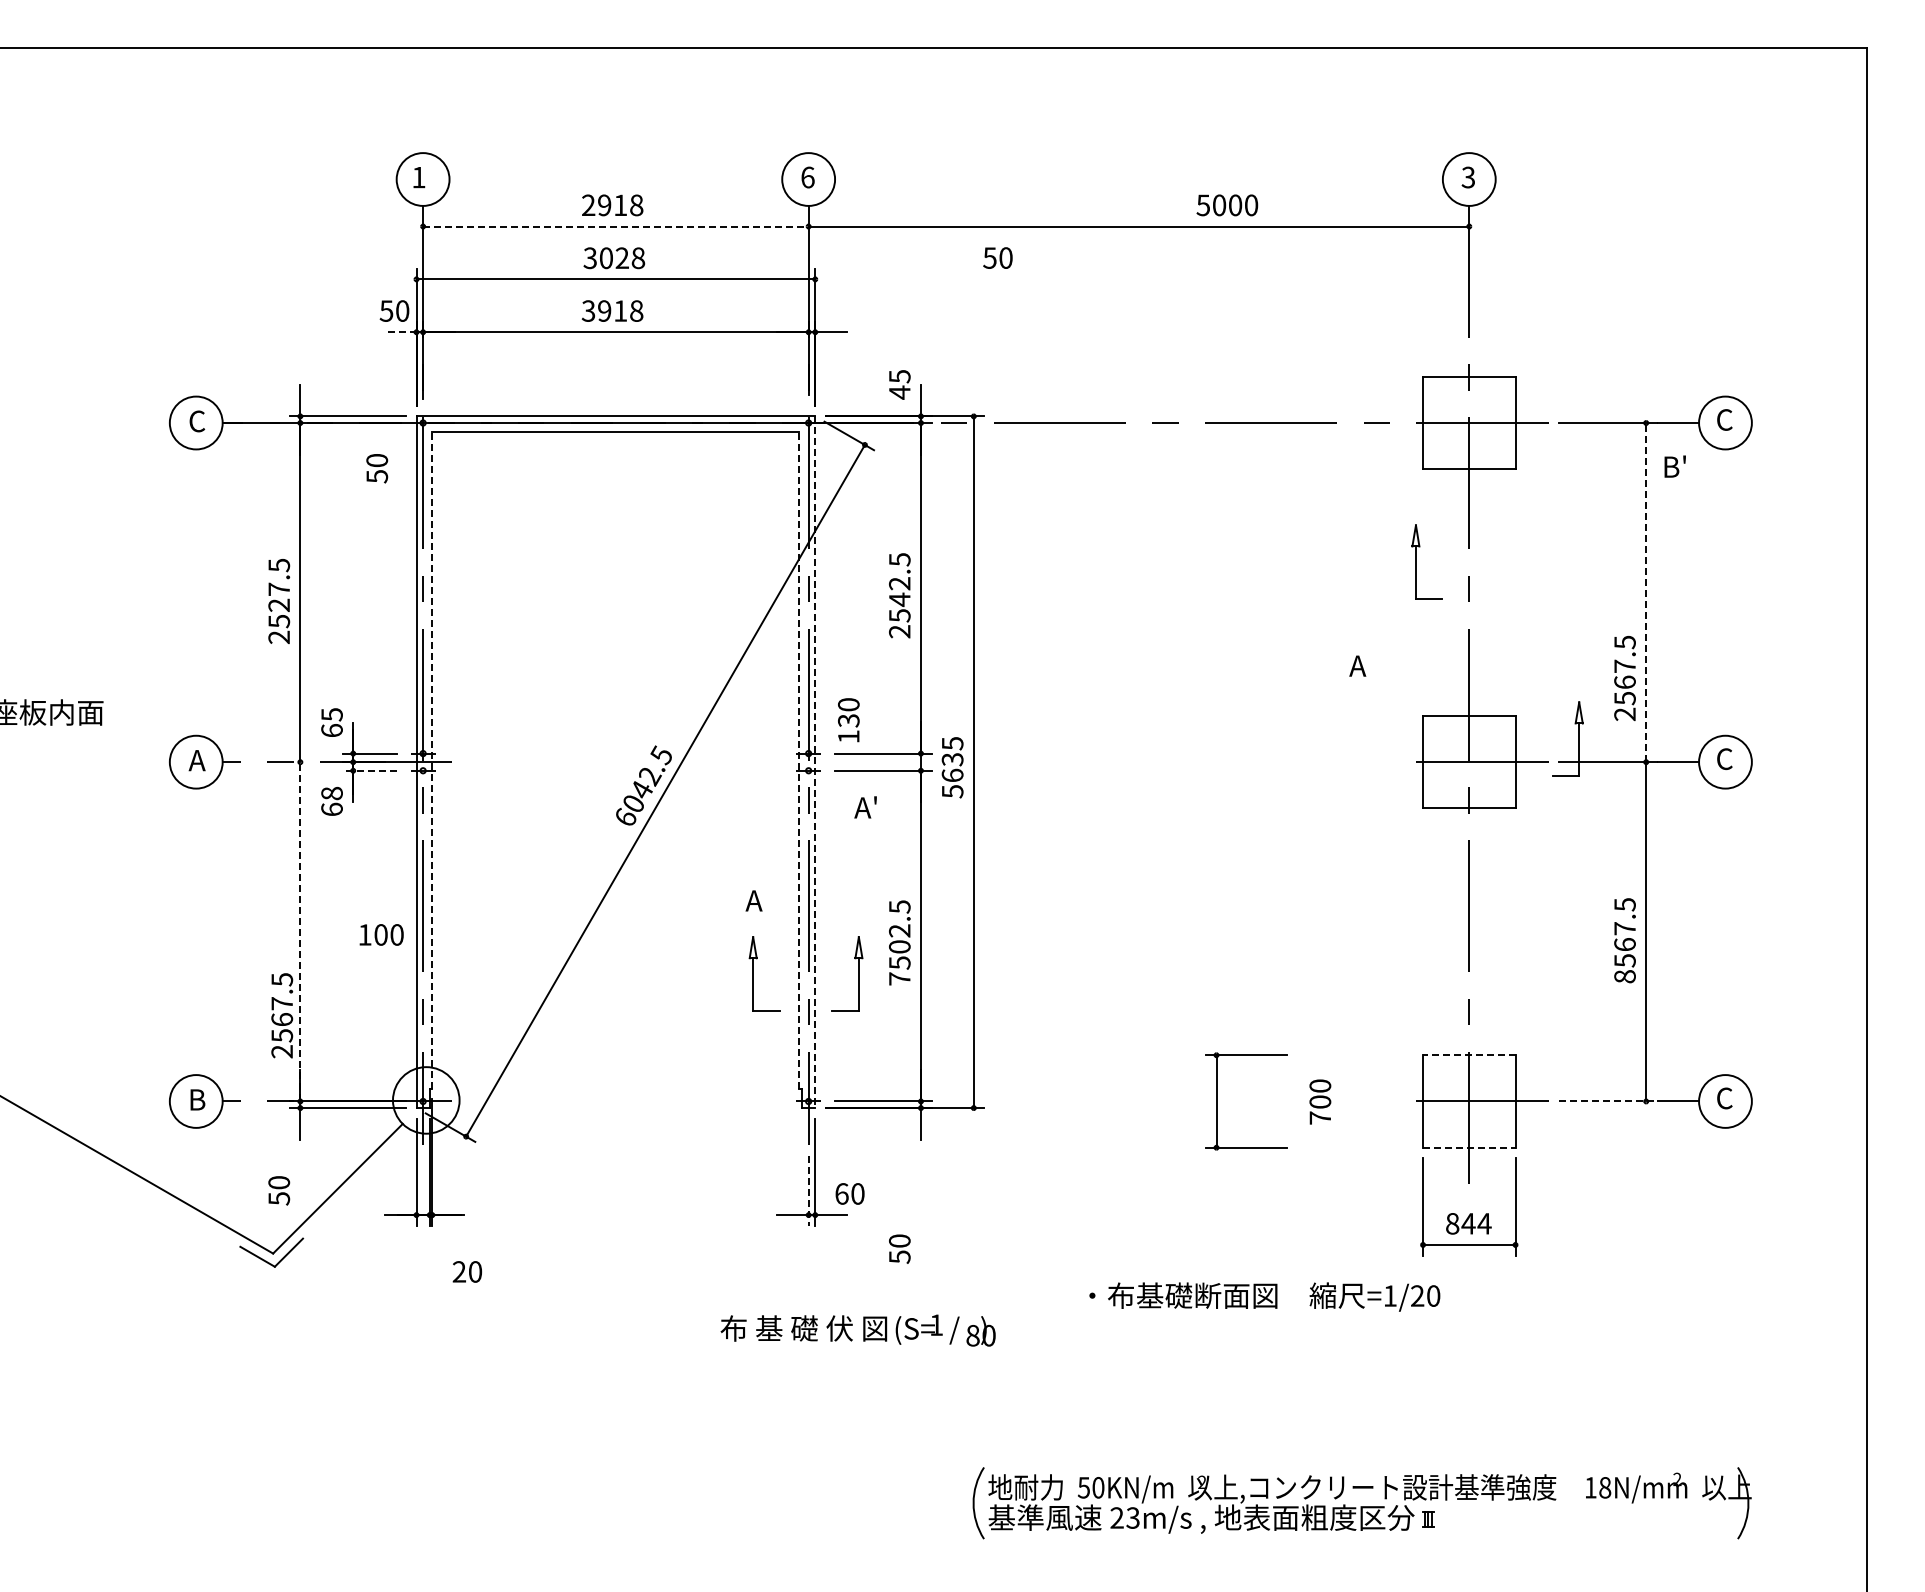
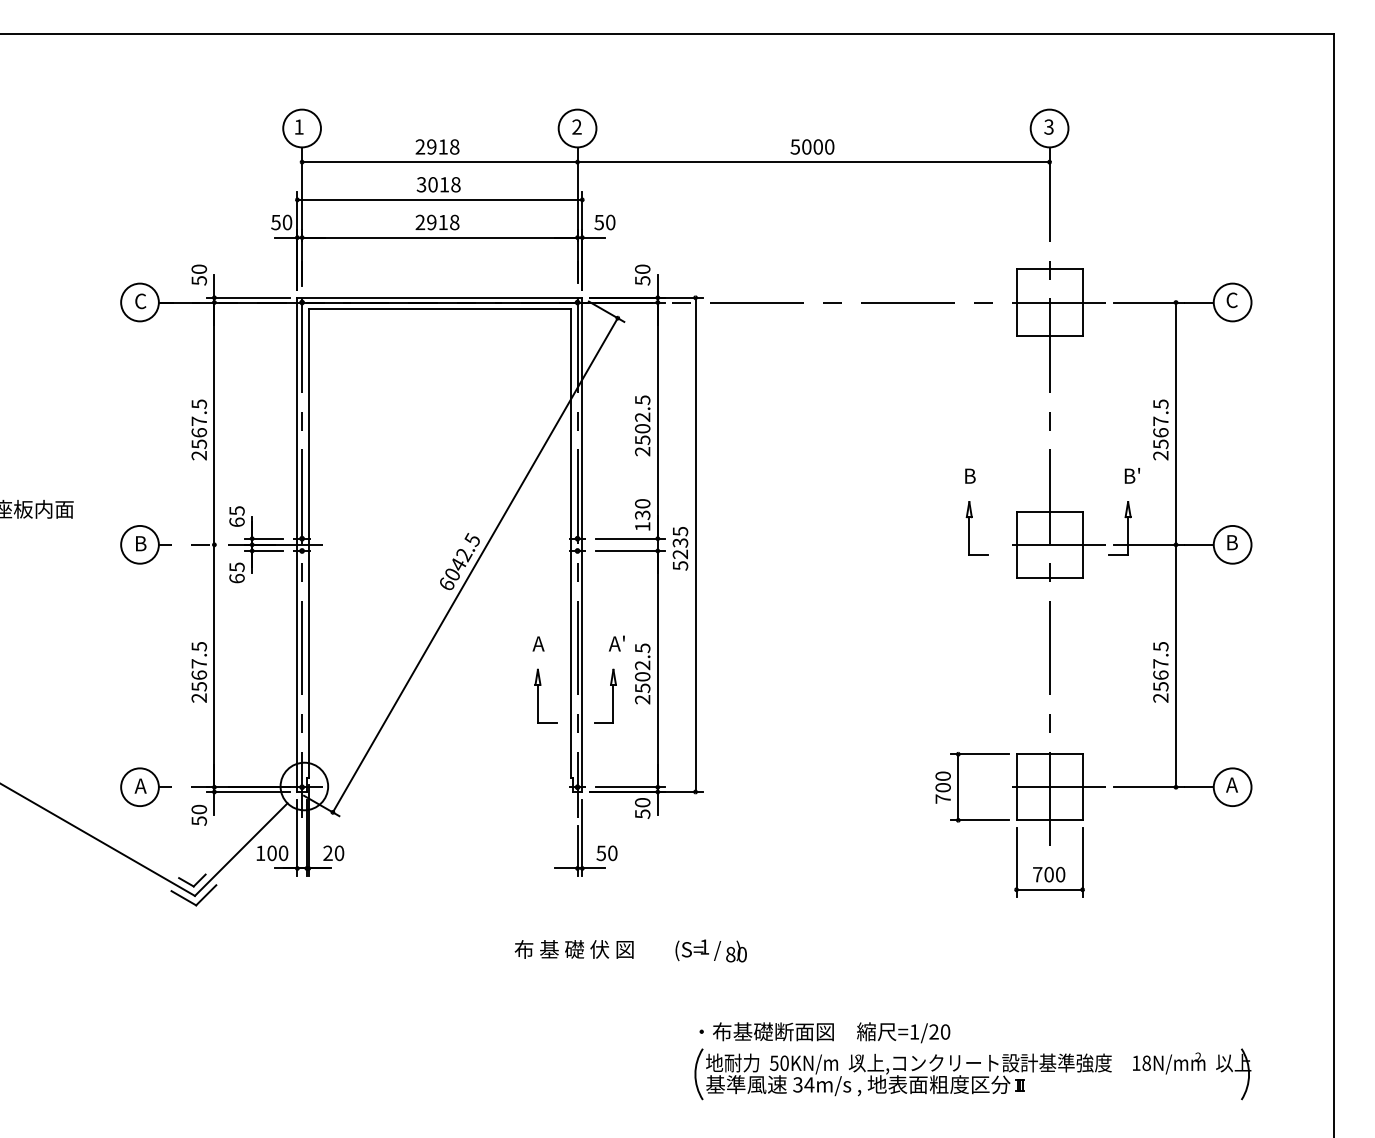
text: (807, 177) -> (576, 127), 6 -> 2
text: (1227, 205) -> (812, 147), moved
line: (615, 226) -> (439, 162), dashed -> solid
text: (621, 257) -> (443, 184), 3028 -> 3018
text: (997, 257) -> (604, 222), moved
text: (588, 310) -> (420, 222), 3918 -> 2918
line: (400, 332) -> (285, 237), dashed -> solid
text: (899, 384) -> (642, 274), 45 -> 50
text: (1674, 466) -> (1131, 475), moved
text: (377, 468) -> (199, 274), moved
part: (1416, 561) -> (969, 527), moved
line: (1646, 592) -> (1176, 423), dashed -> solid
text: (899, 599) -> (642, 428), 2542.5 -> 2502.5
text: (279, 604) -> (199, 432), 2527.5 -> 2567.5
text: (1357, 665) -> (969, 475), A -> B
text: (1624, 678) -> (1160, 430), moved
text: (848, 720) -> (642, 515), moved
text: (1724, 759) -> (1231, 542), C -> B
text: (196, 760) -> (140, 543), A -> B
line: (432, 760) -> (308, 543), dashed -> solid
line: (799, 760) -> (571, 543), dashed -> solid
line: (815, 762) -> (582, 545), dashed -> solid
line: (369, 770) -> (263, 550), dashed -> solid
text: (952, 775) -> (680, 554), 5635 -> 5235
text: (331, 793) -> (236, 567), 68 -> 65
text: (865, 807) -> (616, 643), moved
line: (300, 931) -> (214, 665), dashed -> solid
text: (381, 934) -> (272, 853), moved
text: (1624, 976) -> (1160, 697), 8567.5 -> 2567.5
text: (899, 978) -> (642, 699), 7502.5 -> 2502.5
text: (282, 1015) -> (199, 672), moved
line: (1468, 1055) -> (1049, 754), dashed -> solid
text: (1724, 1098) -> (1231, 785), C -> A
text: (196, 1099) -> (140, 785), B -> A
part: (1217, 1101) -> (959, 787), moved
line: (1607, 1101) -> (1148, 787), dashed -> solid
line: (1469, 1147) -> (1049, 820), dashed -> solid
text: (279, 1190) -> (199, 815), moved
line: (808, 1191) -> (577, 851), dashed -> solid
text: (841, 1193) -> (601, 853), 60 -> 50
text: (1468, 1223) -> (1049, 874), 844 -> 700
part: (269, 1231) -> (192, 880), added
text: (899, 1248) -> (642, 808), moved
text: (466, 1271) -> (333, 853), moved
text: (1264, 1296) -> (824, 1032), moved
text: (945, 1330) -> (711, 950), moved
text: (1125, 1517) -> (803, 1084), 23m/s -> 34m/s

